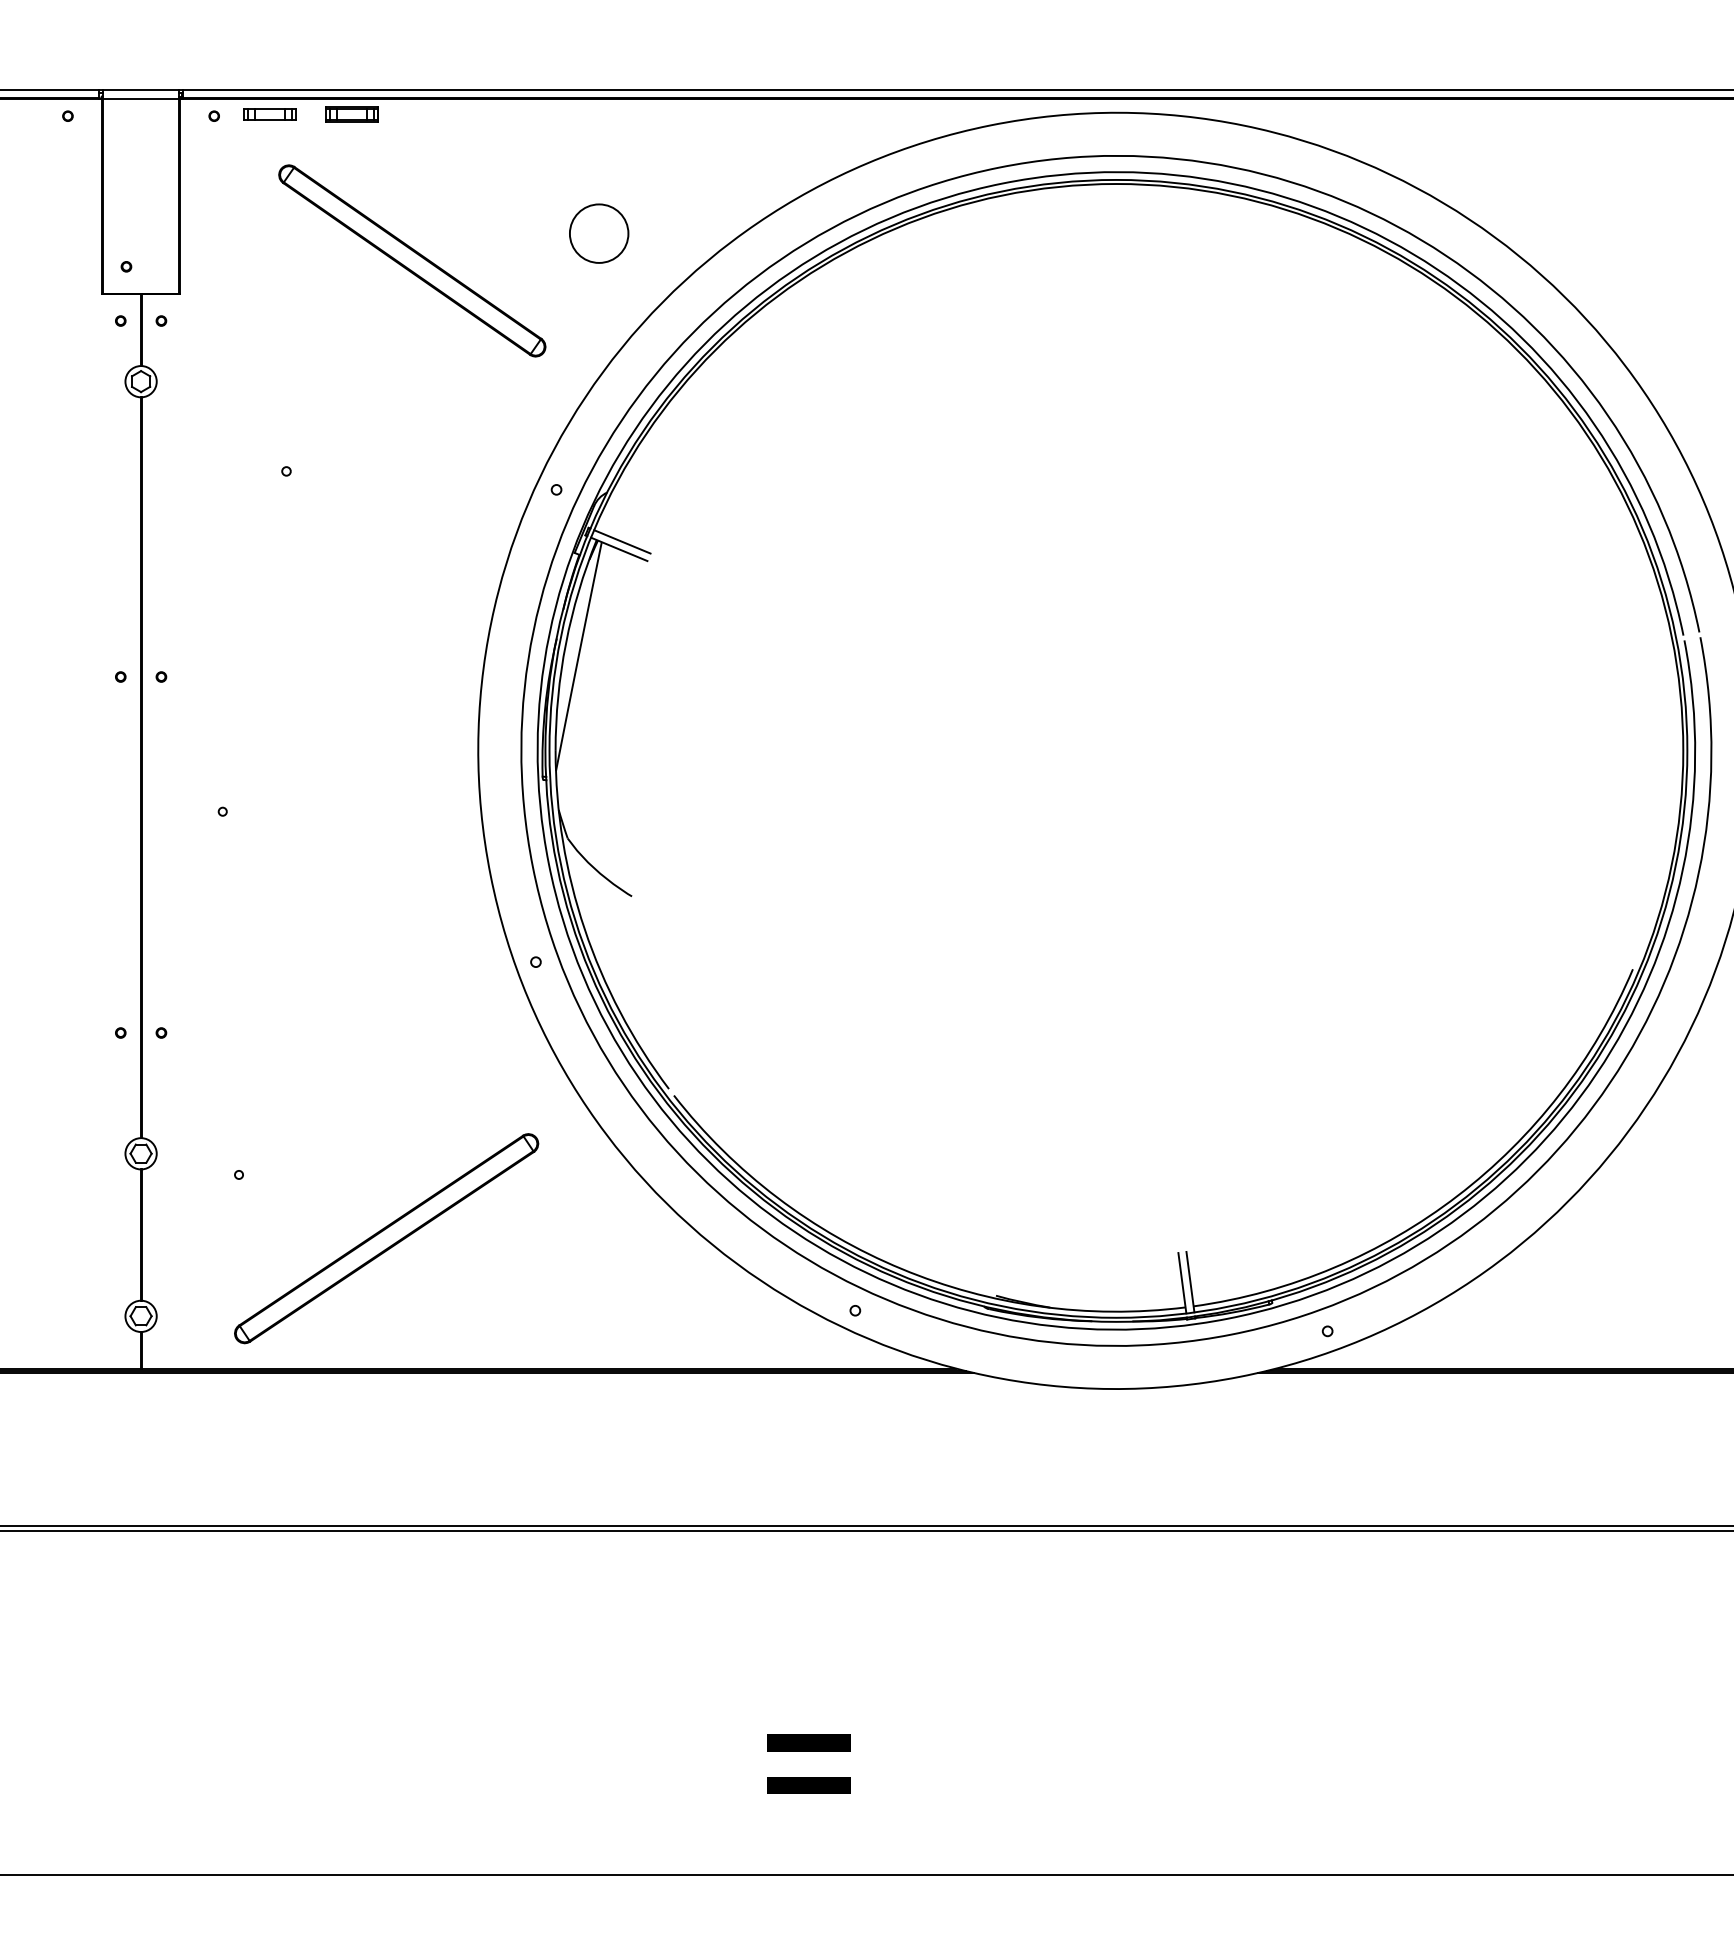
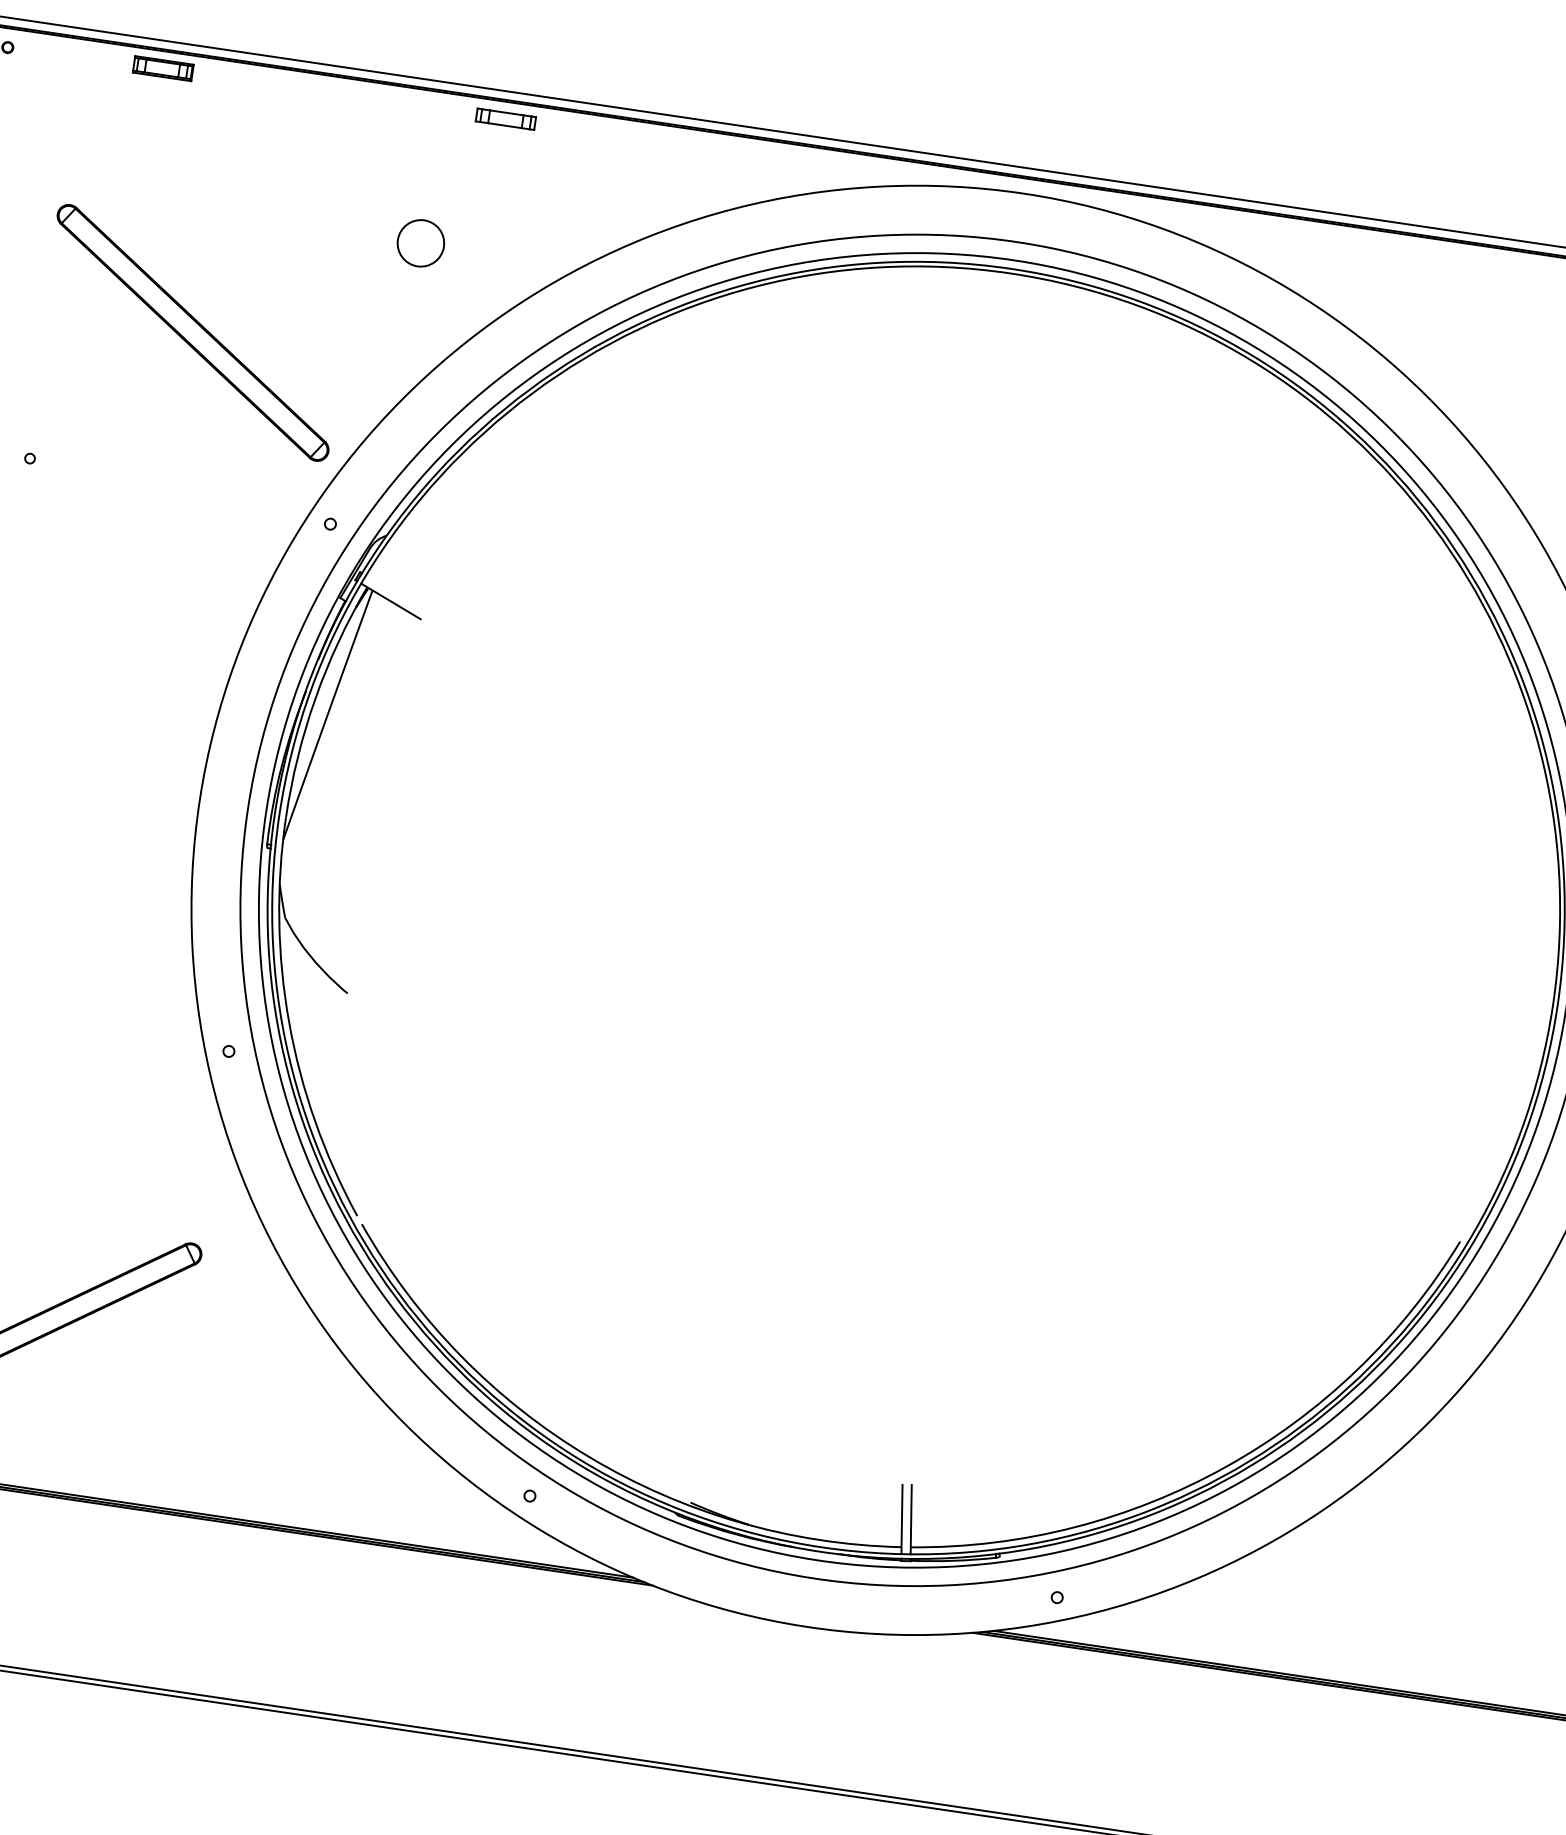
part: (269, 114) -> (505, 119), moved
circle: (599, 233) -> (421, 243), size x0.7
part: (412, 260) -> (193, 332), moved
line: (622, 541) -> (395, 593), removed

